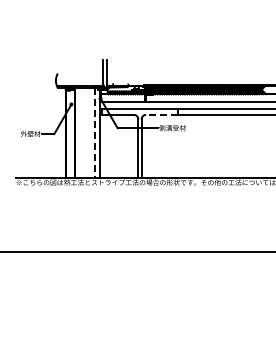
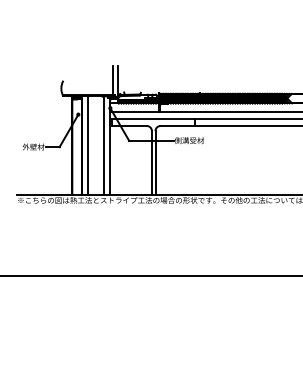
line: (161, 114) -> (177, 125), dashed -> solid
line: (79, 132) -> (87, 145), added
line: (94, 132) -> (103, 145), dashed -> solid

